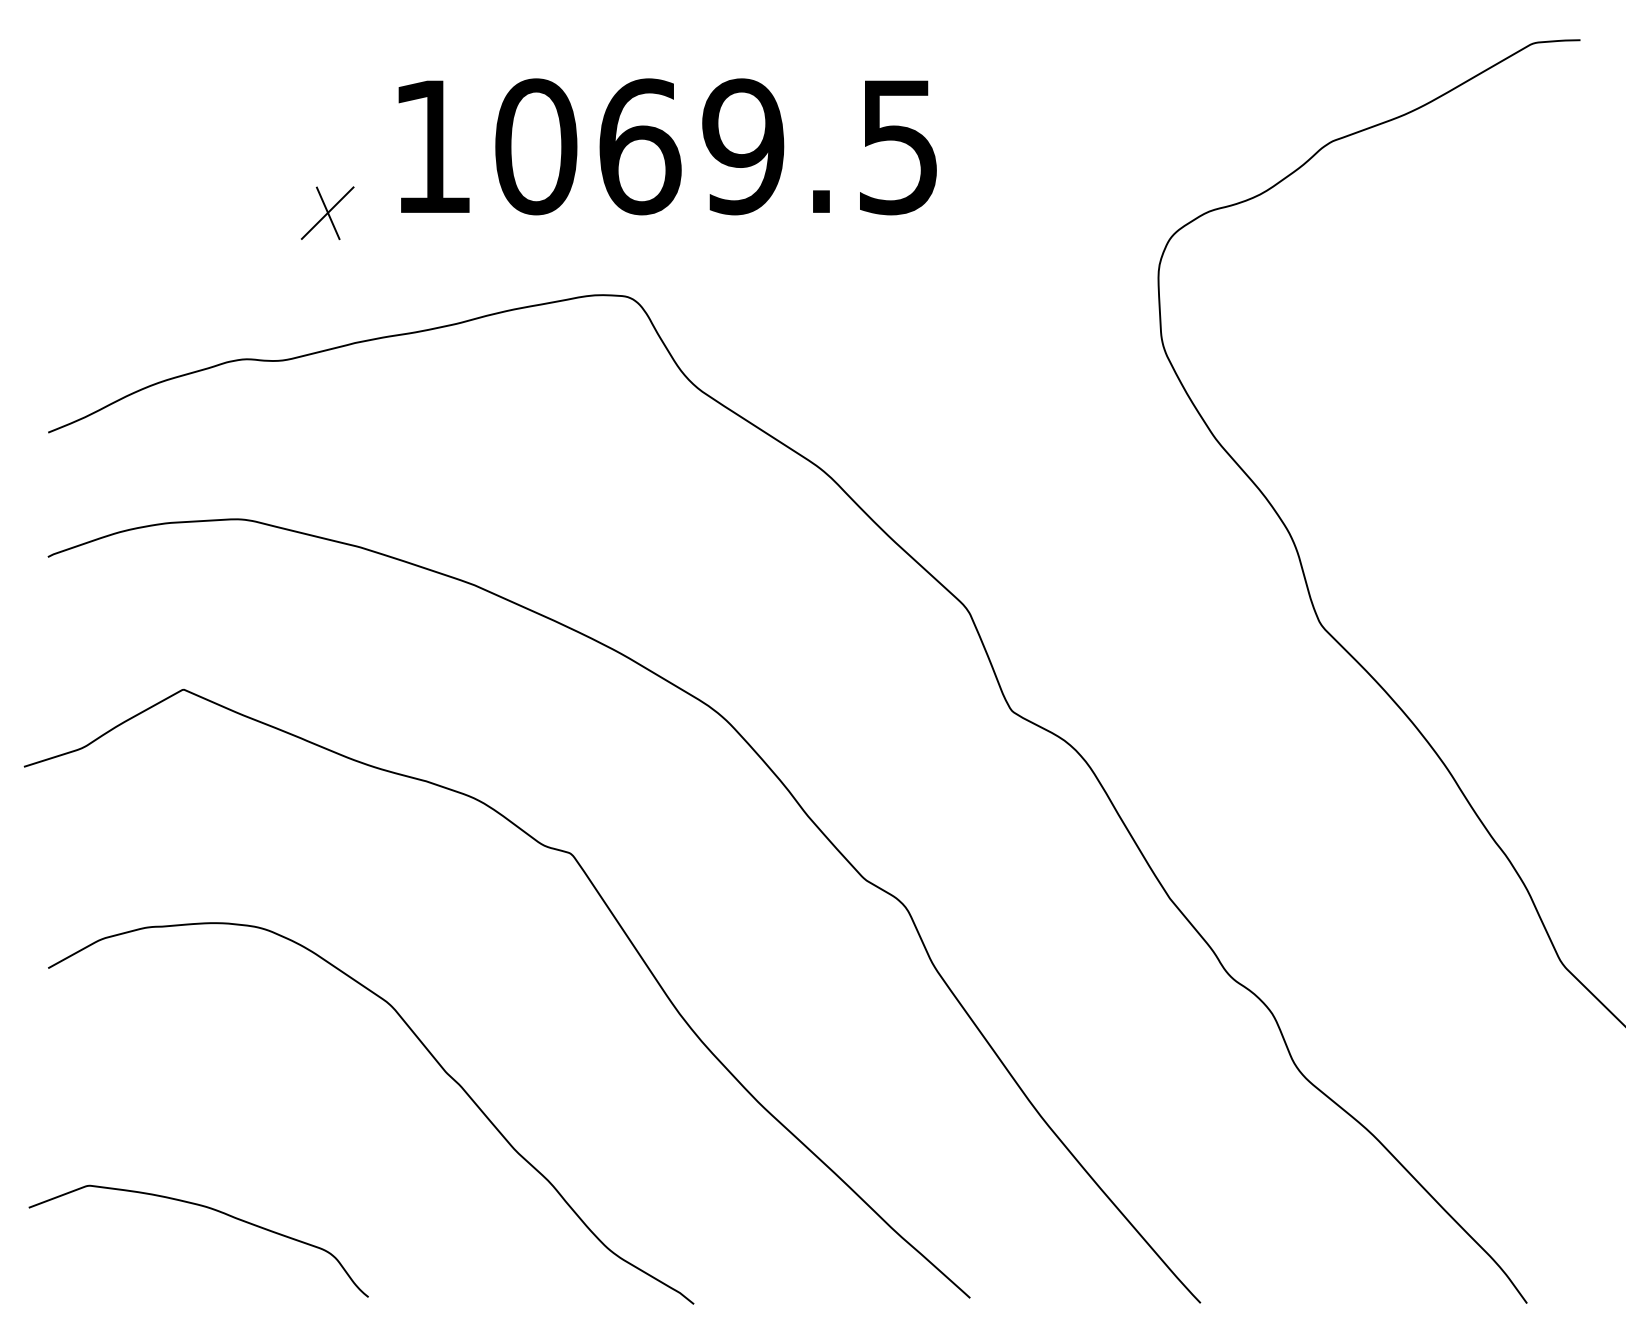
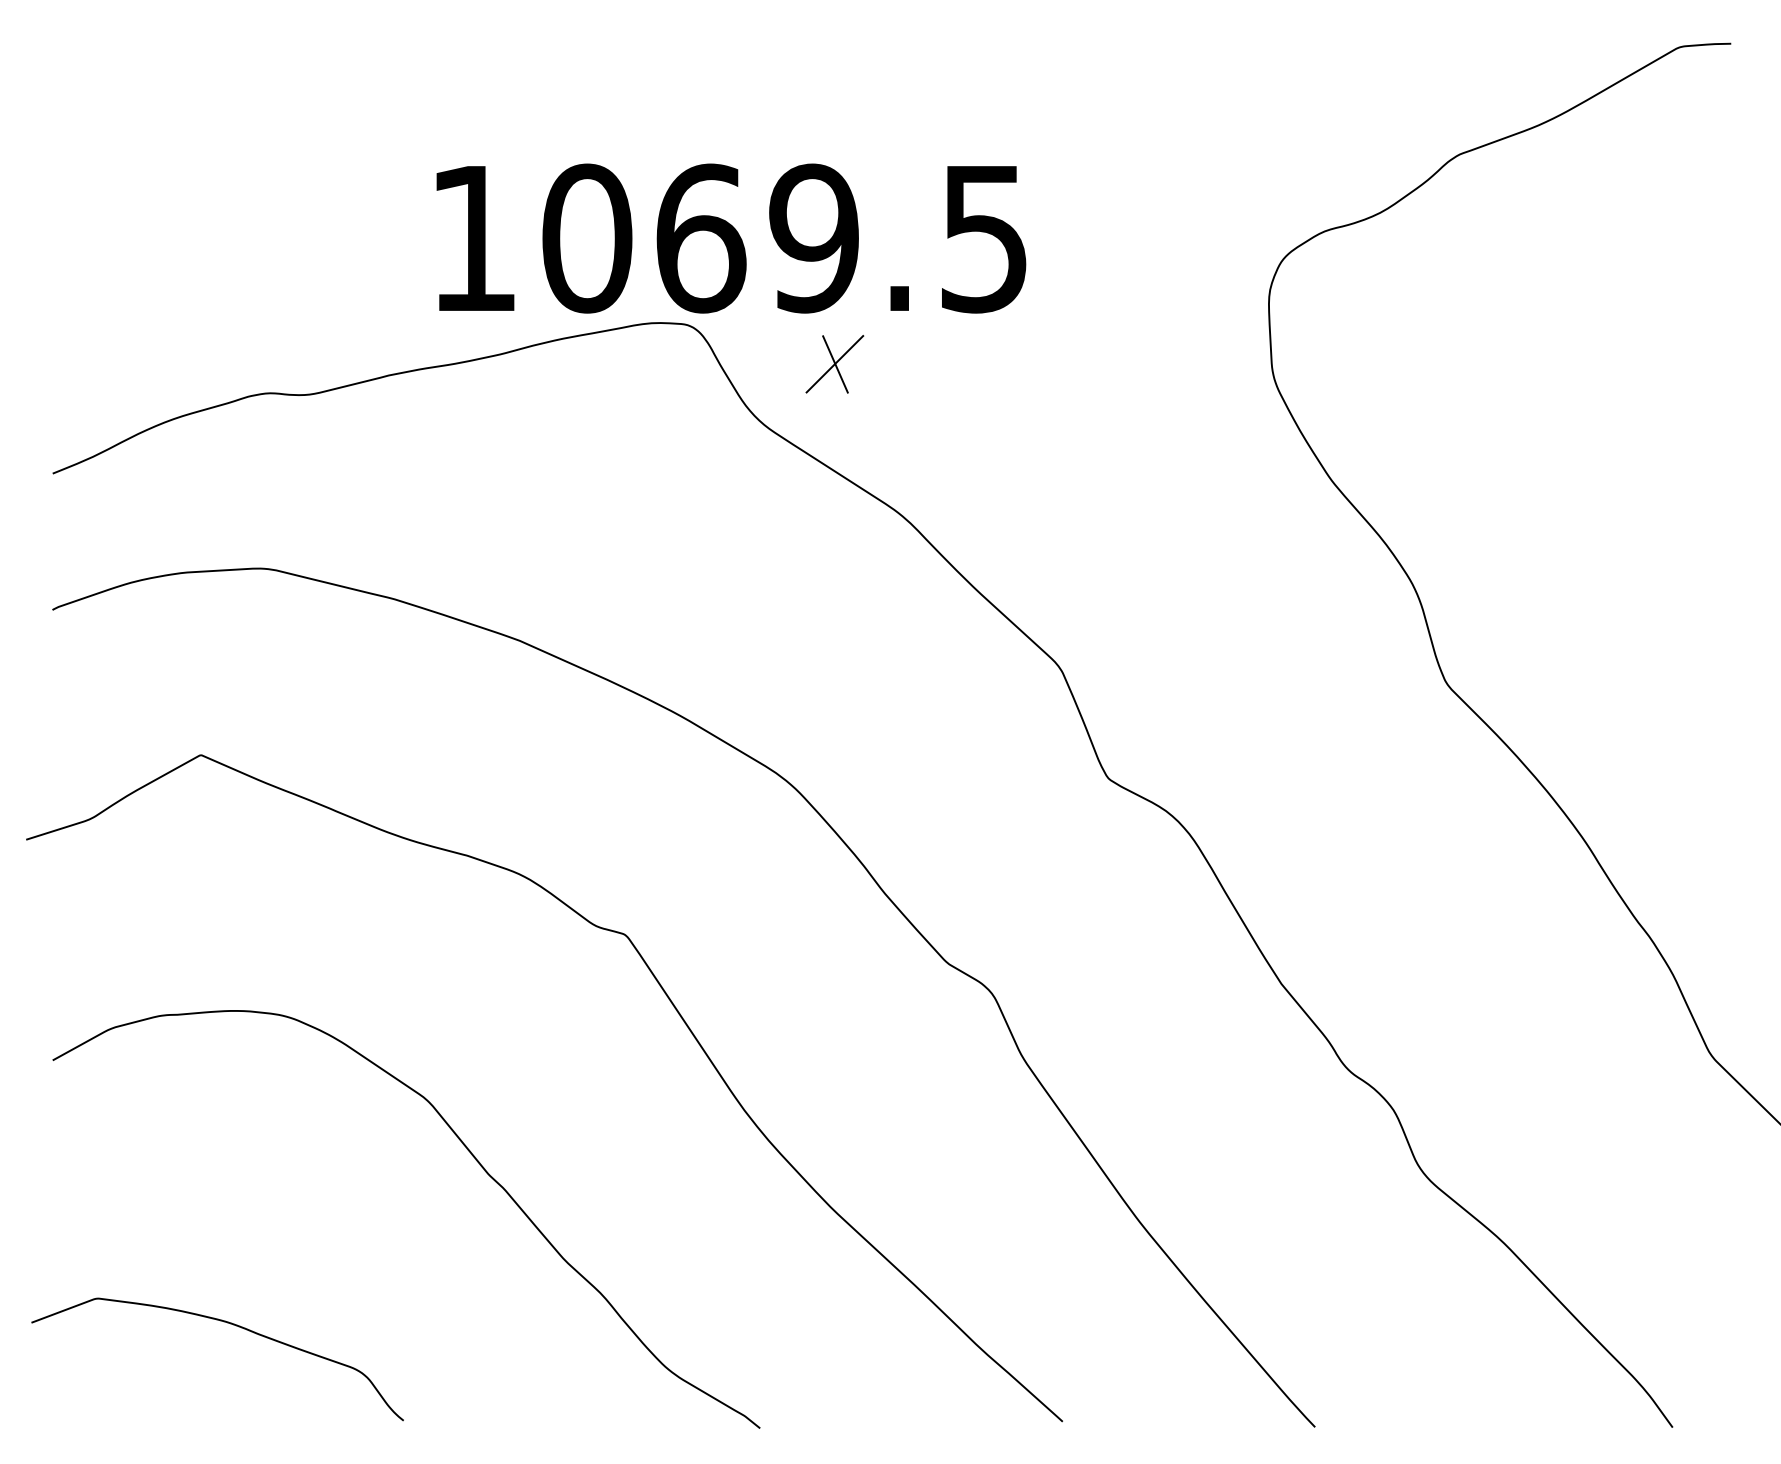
text: (667, 146) -> (731, 238), moved
part: (327, 213) -> (834, 364), moved

